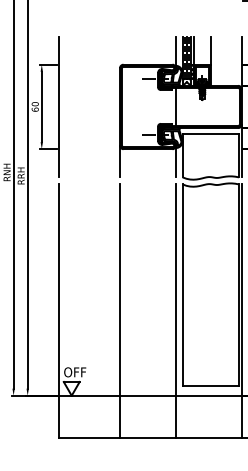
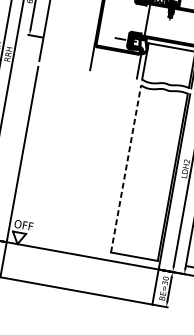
line: (182, 285) -> (125, 169), solid -> dashed
line: (119, 310) -> (69, 180), removed
line: (176, 310) -> (117, 189), removed

